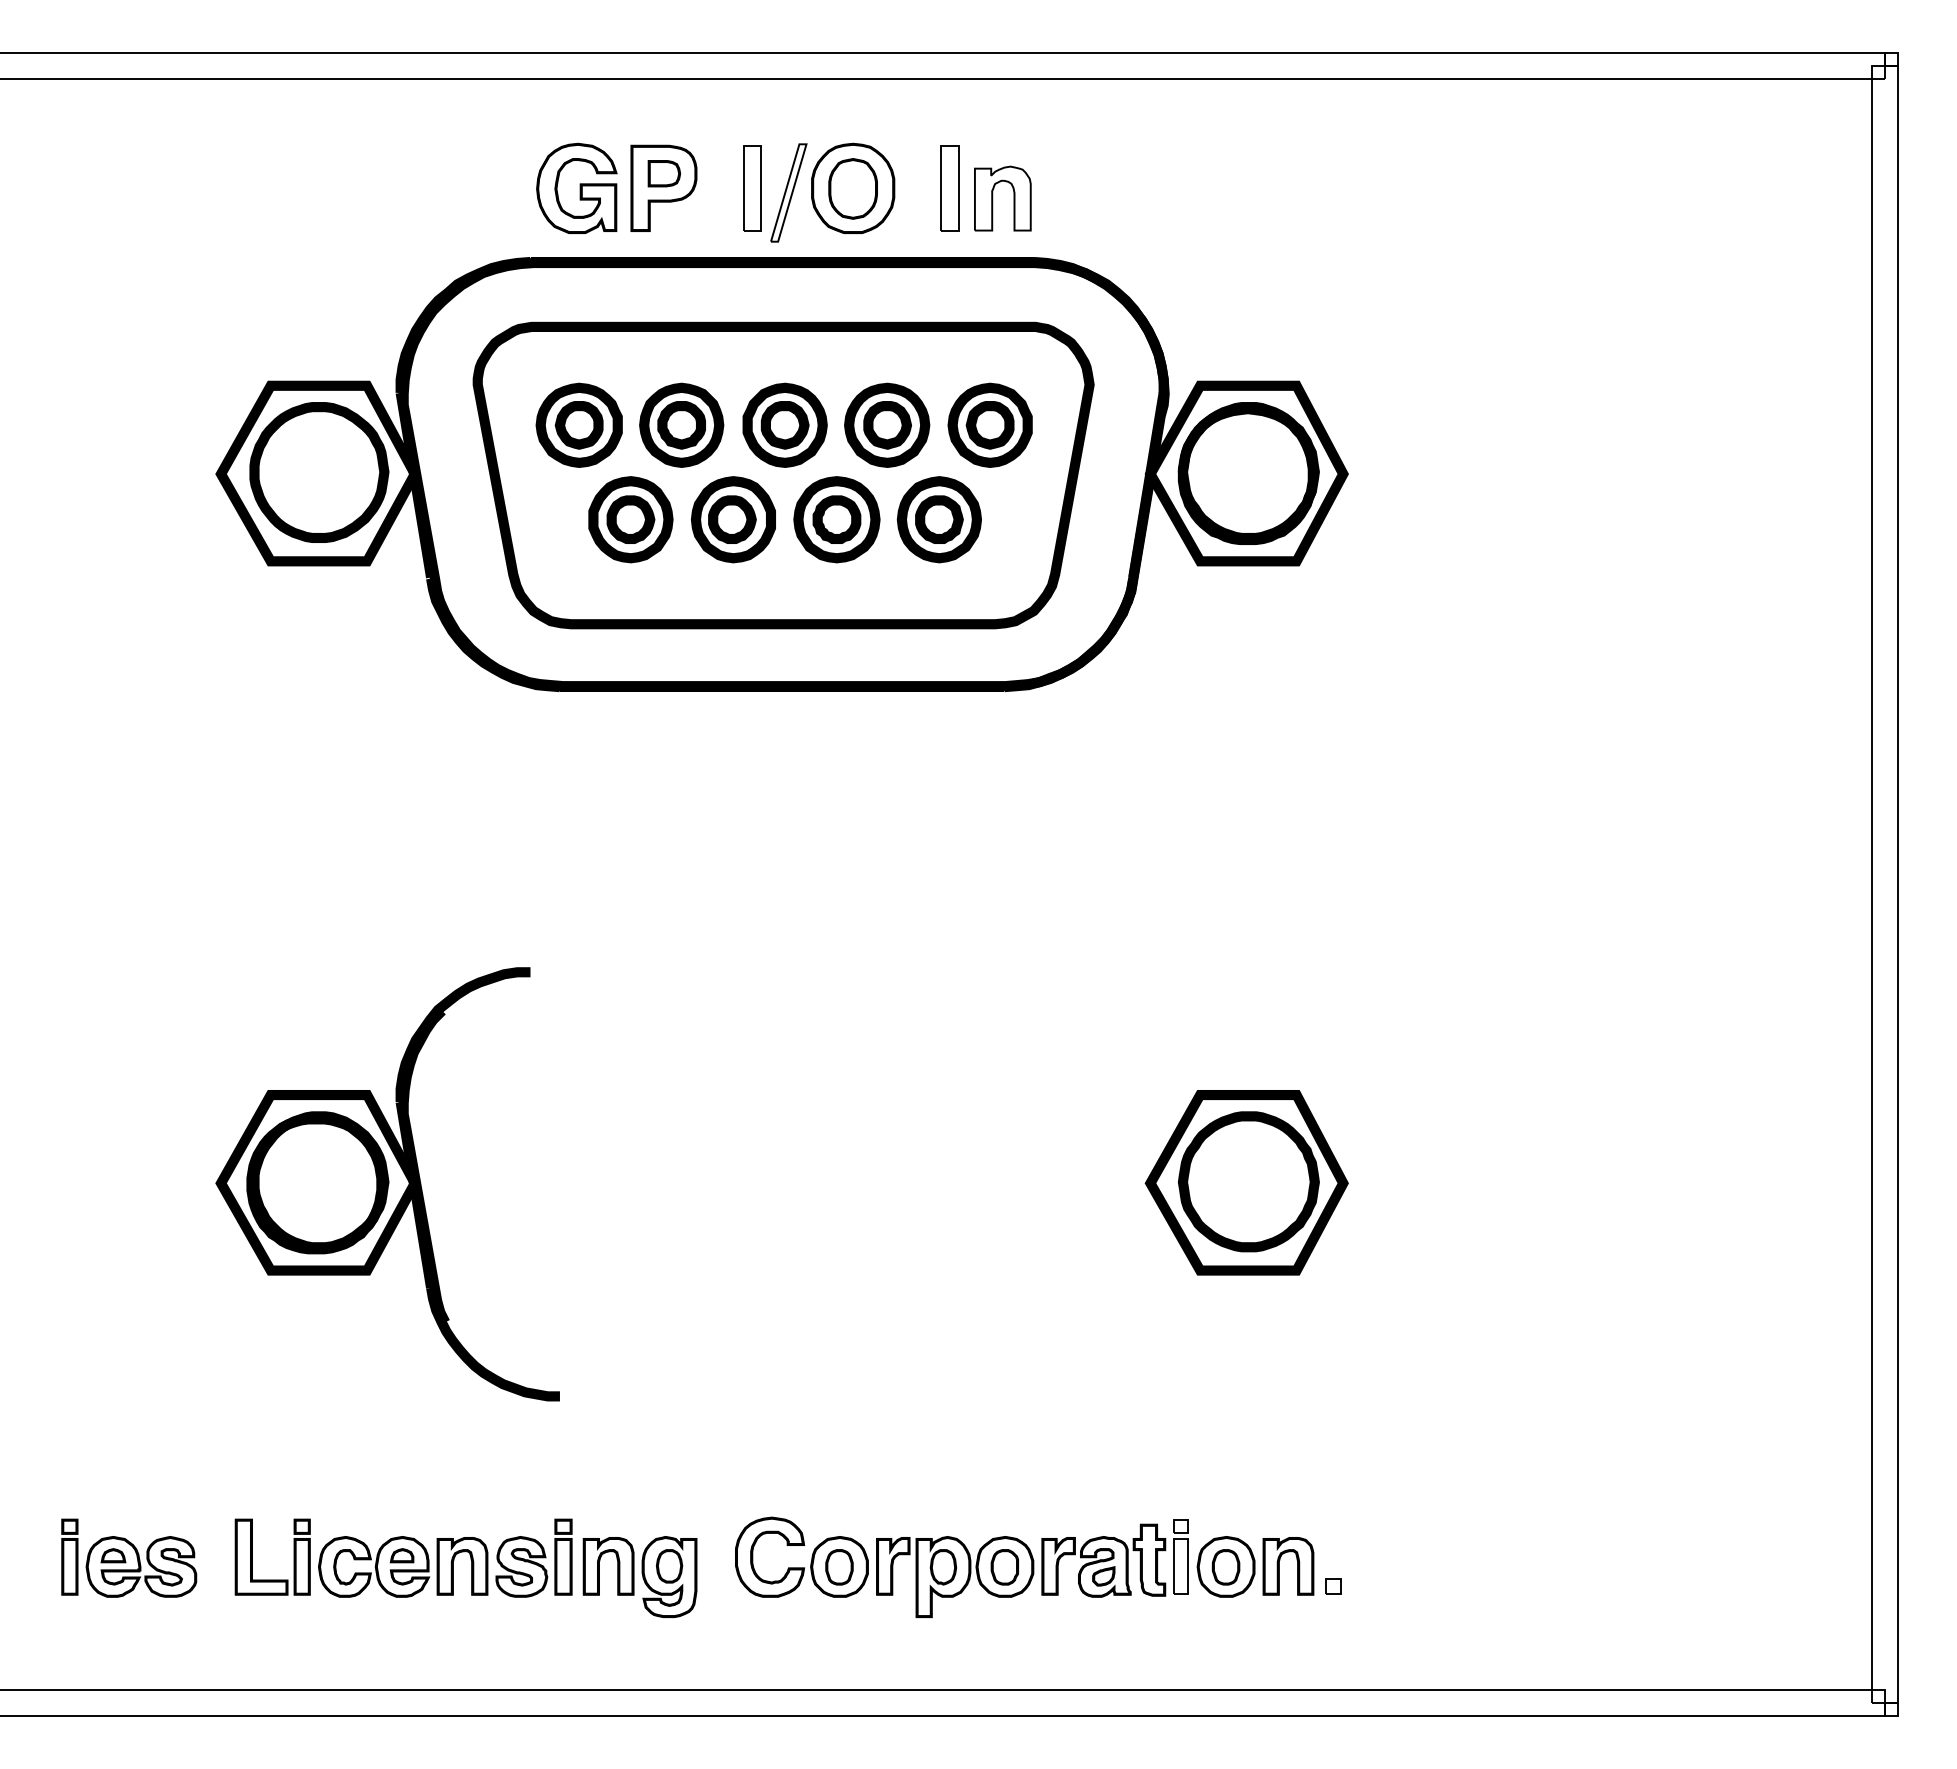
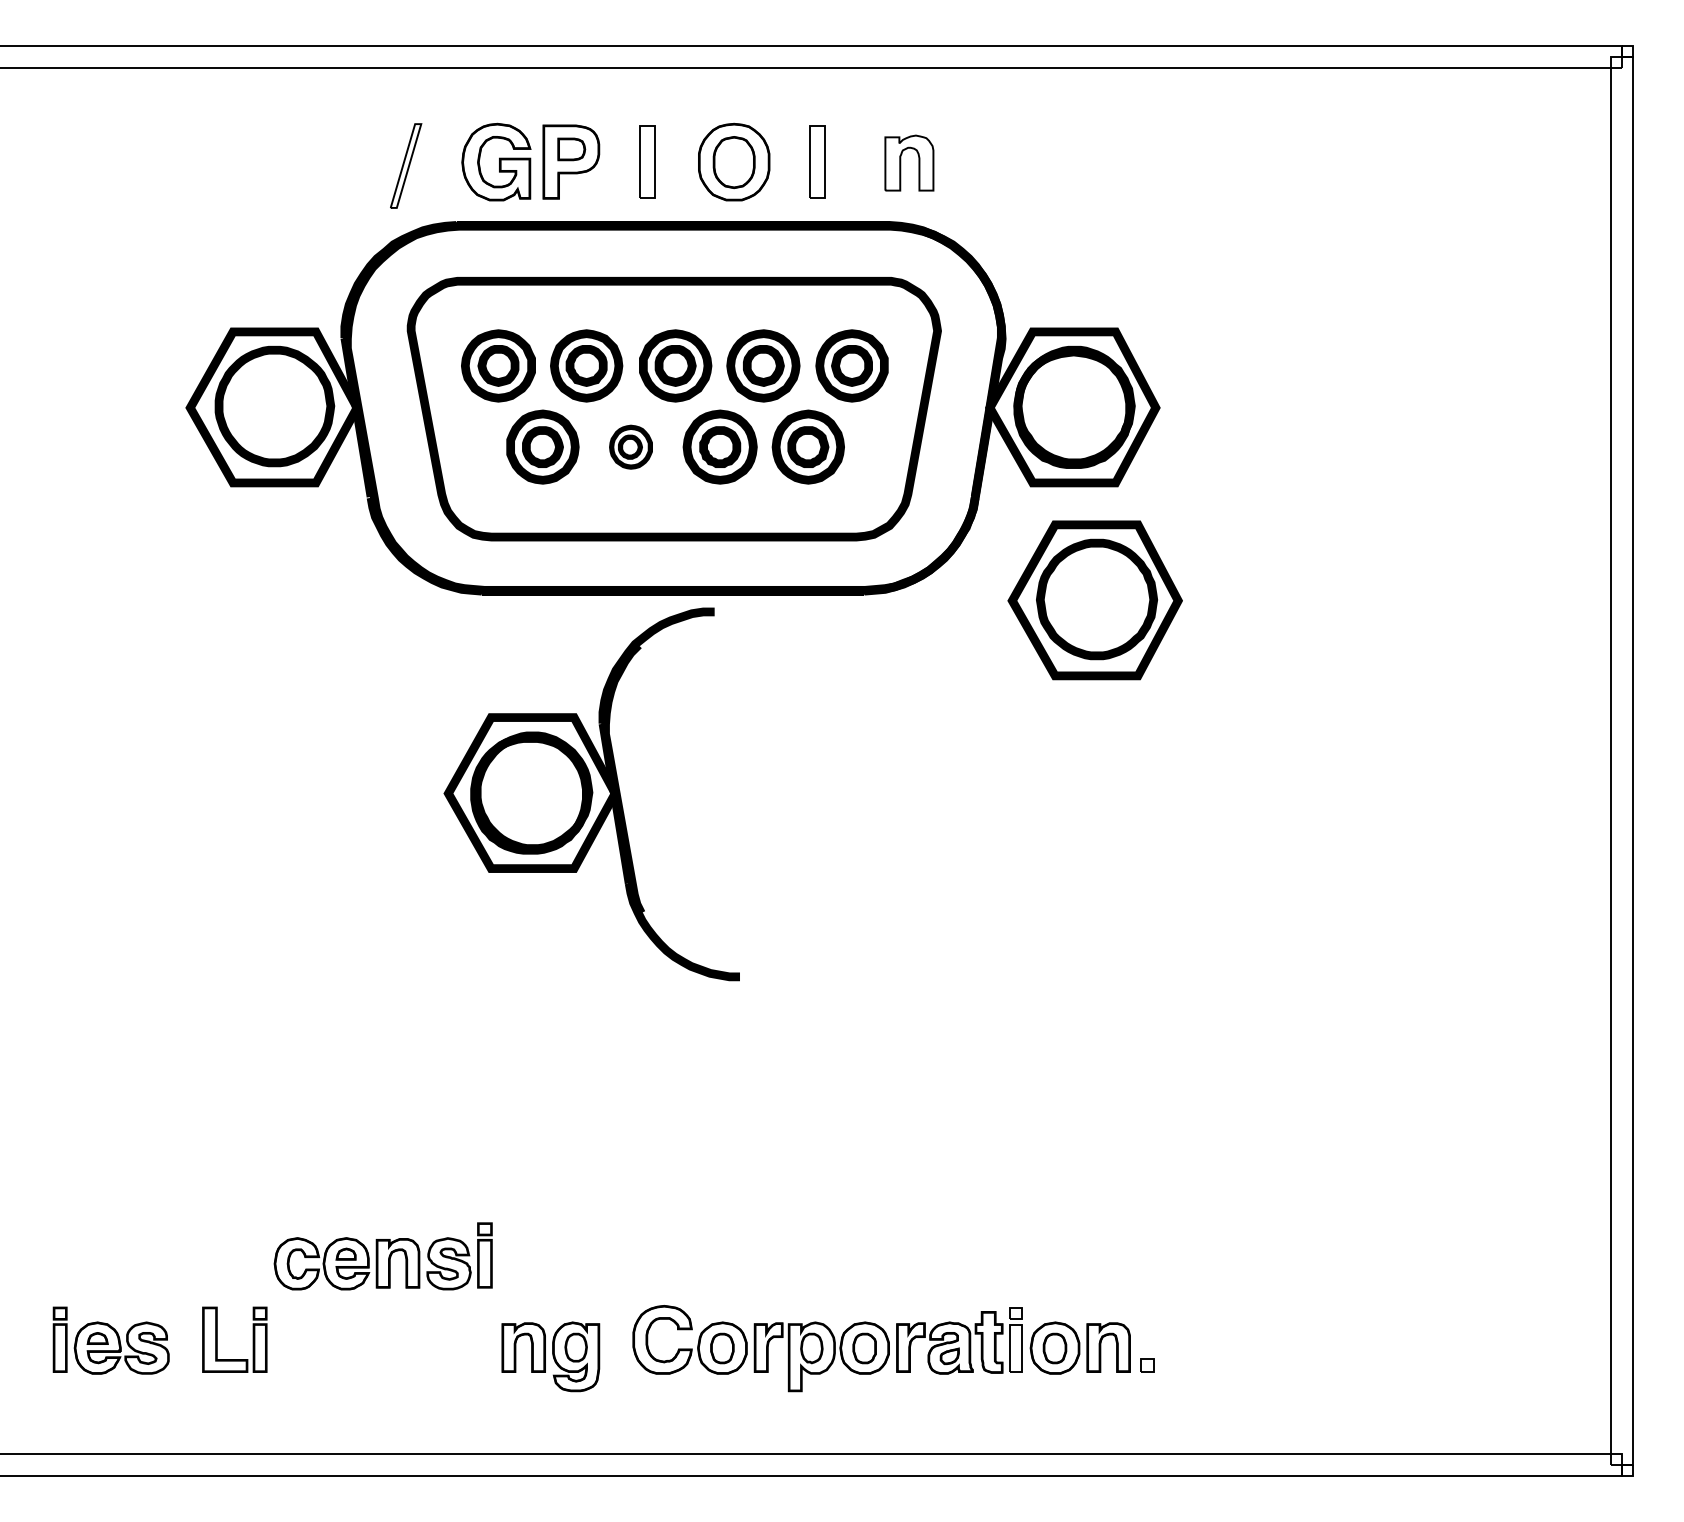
part: (788, 192) -> (405, 165), moved
part: (993, 198) -> (901, 163), moved
part: (732, 519) -> (630, 446), size x0.6
part: (1246, 1182) -> (1094, 600), moved
part: (387, 1184) -> (591, 794), moved
part: (445, 1557) -> (383, 1255), moved

